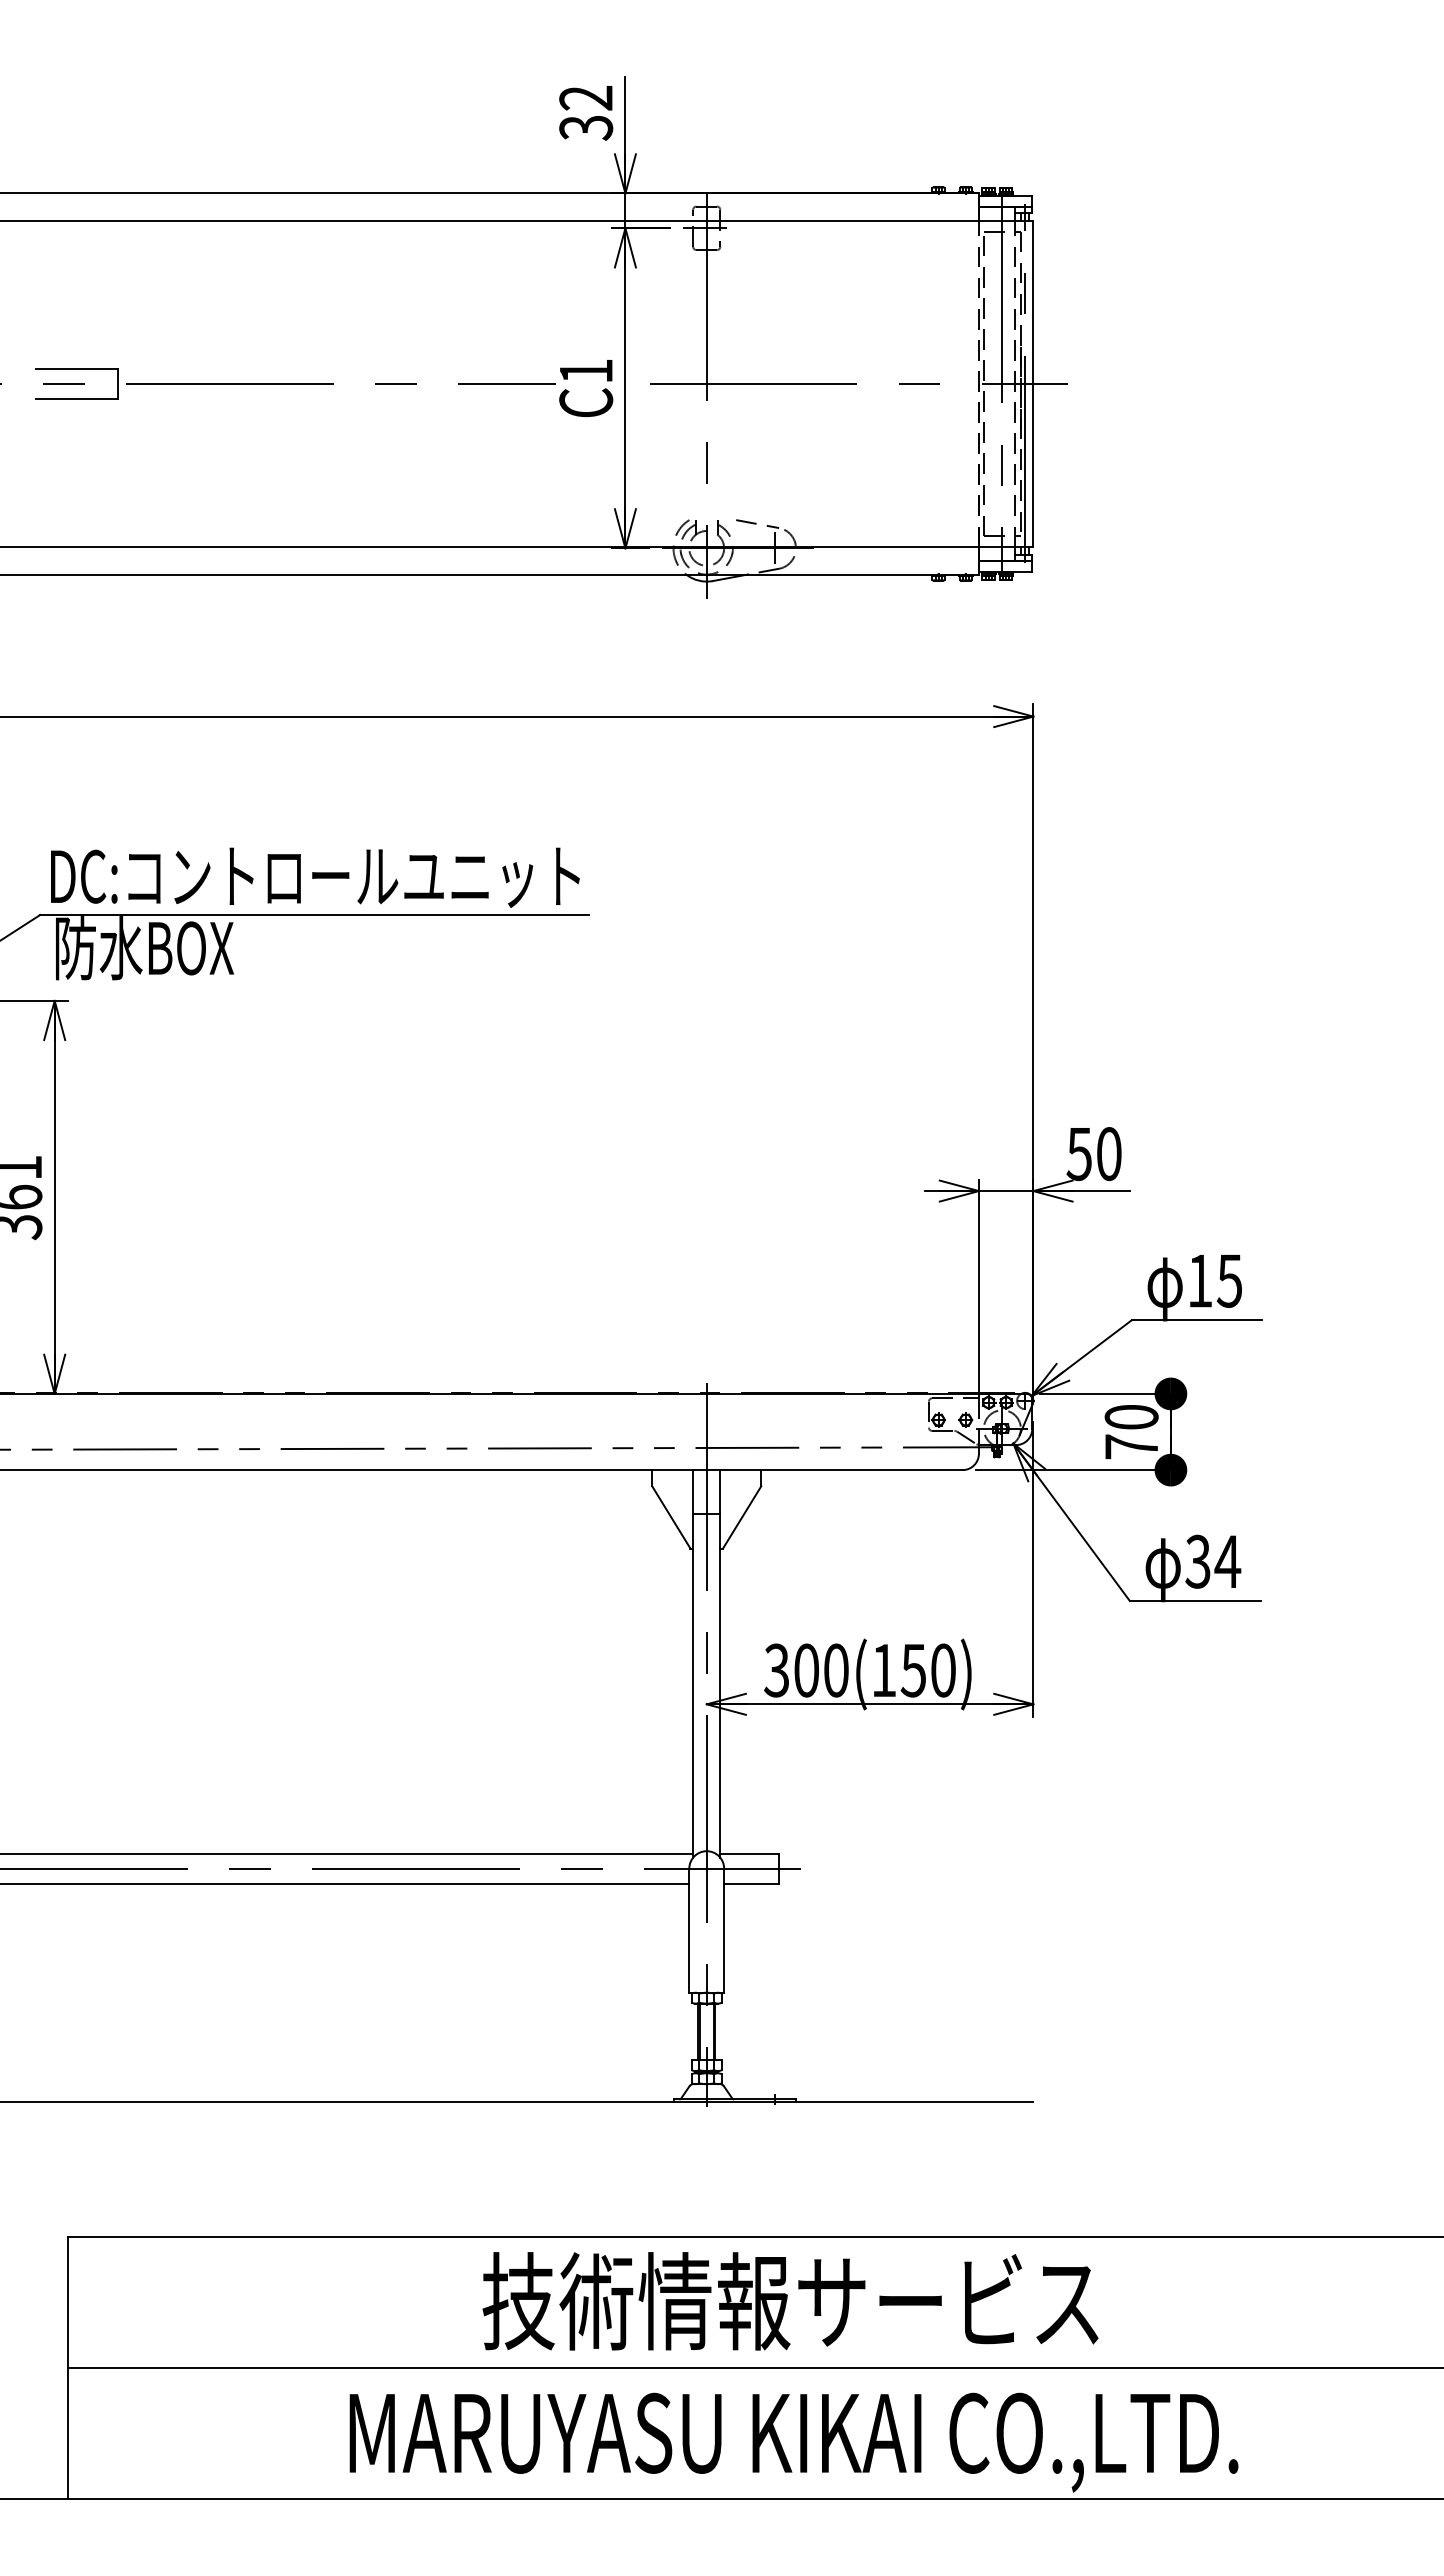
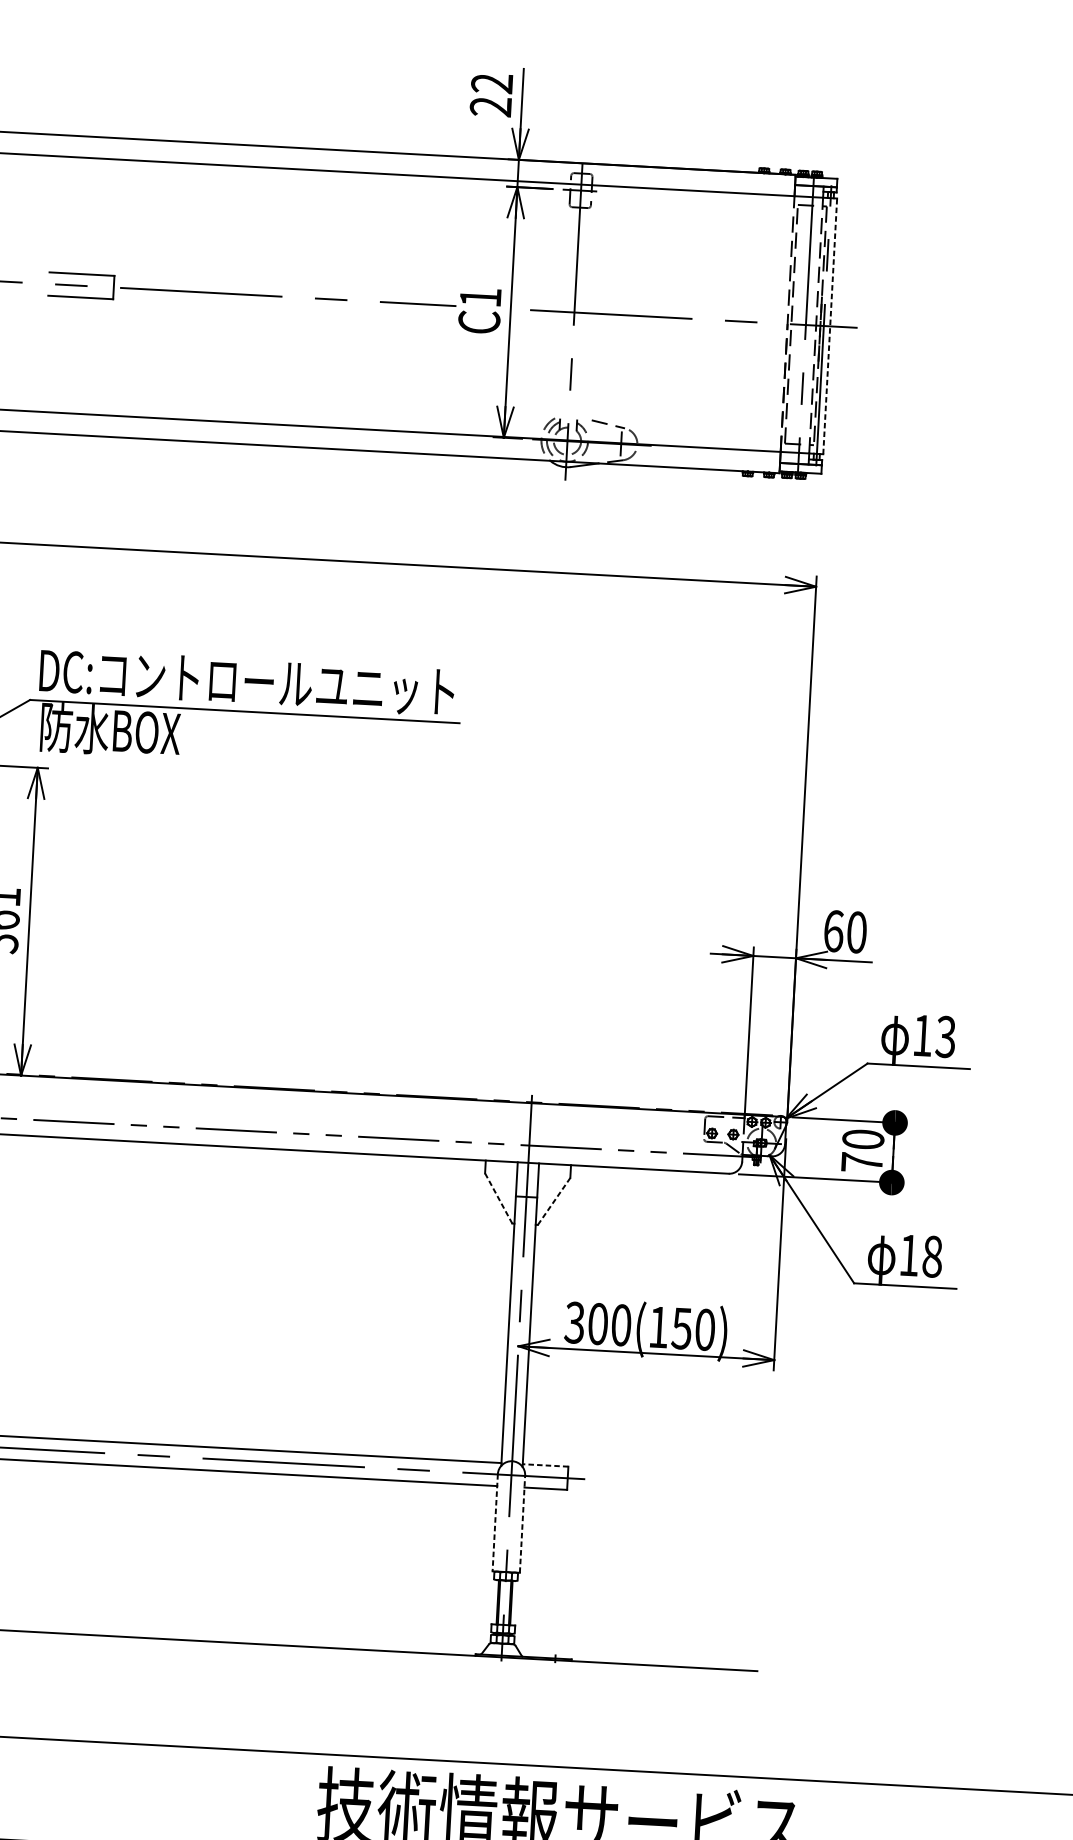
text: (586, 127) -> (491, 106), 32 -> 22
line: (1033, 383) -> (830, 325), solid -> dashed
text: (1079, 1154) -> (833, 931), 50 -> 60
text: (1228, 1280) -> (944, 1036), 15 -> 13
line: (671, 1517) -> (498, 1198), solid -> dashed
line: (742, 1517) -> (554, 1201), solid -> dashed
text: (1213, 1561) -> (921, 1255), 34 -> 18
line: (748, 1854) -> (544, 1465), solid -> dashed
line: (724, 1930) -> (522, 1524), solid -> dashed
line: (689, 1931) -> (495, 1523), solid -> dashed

